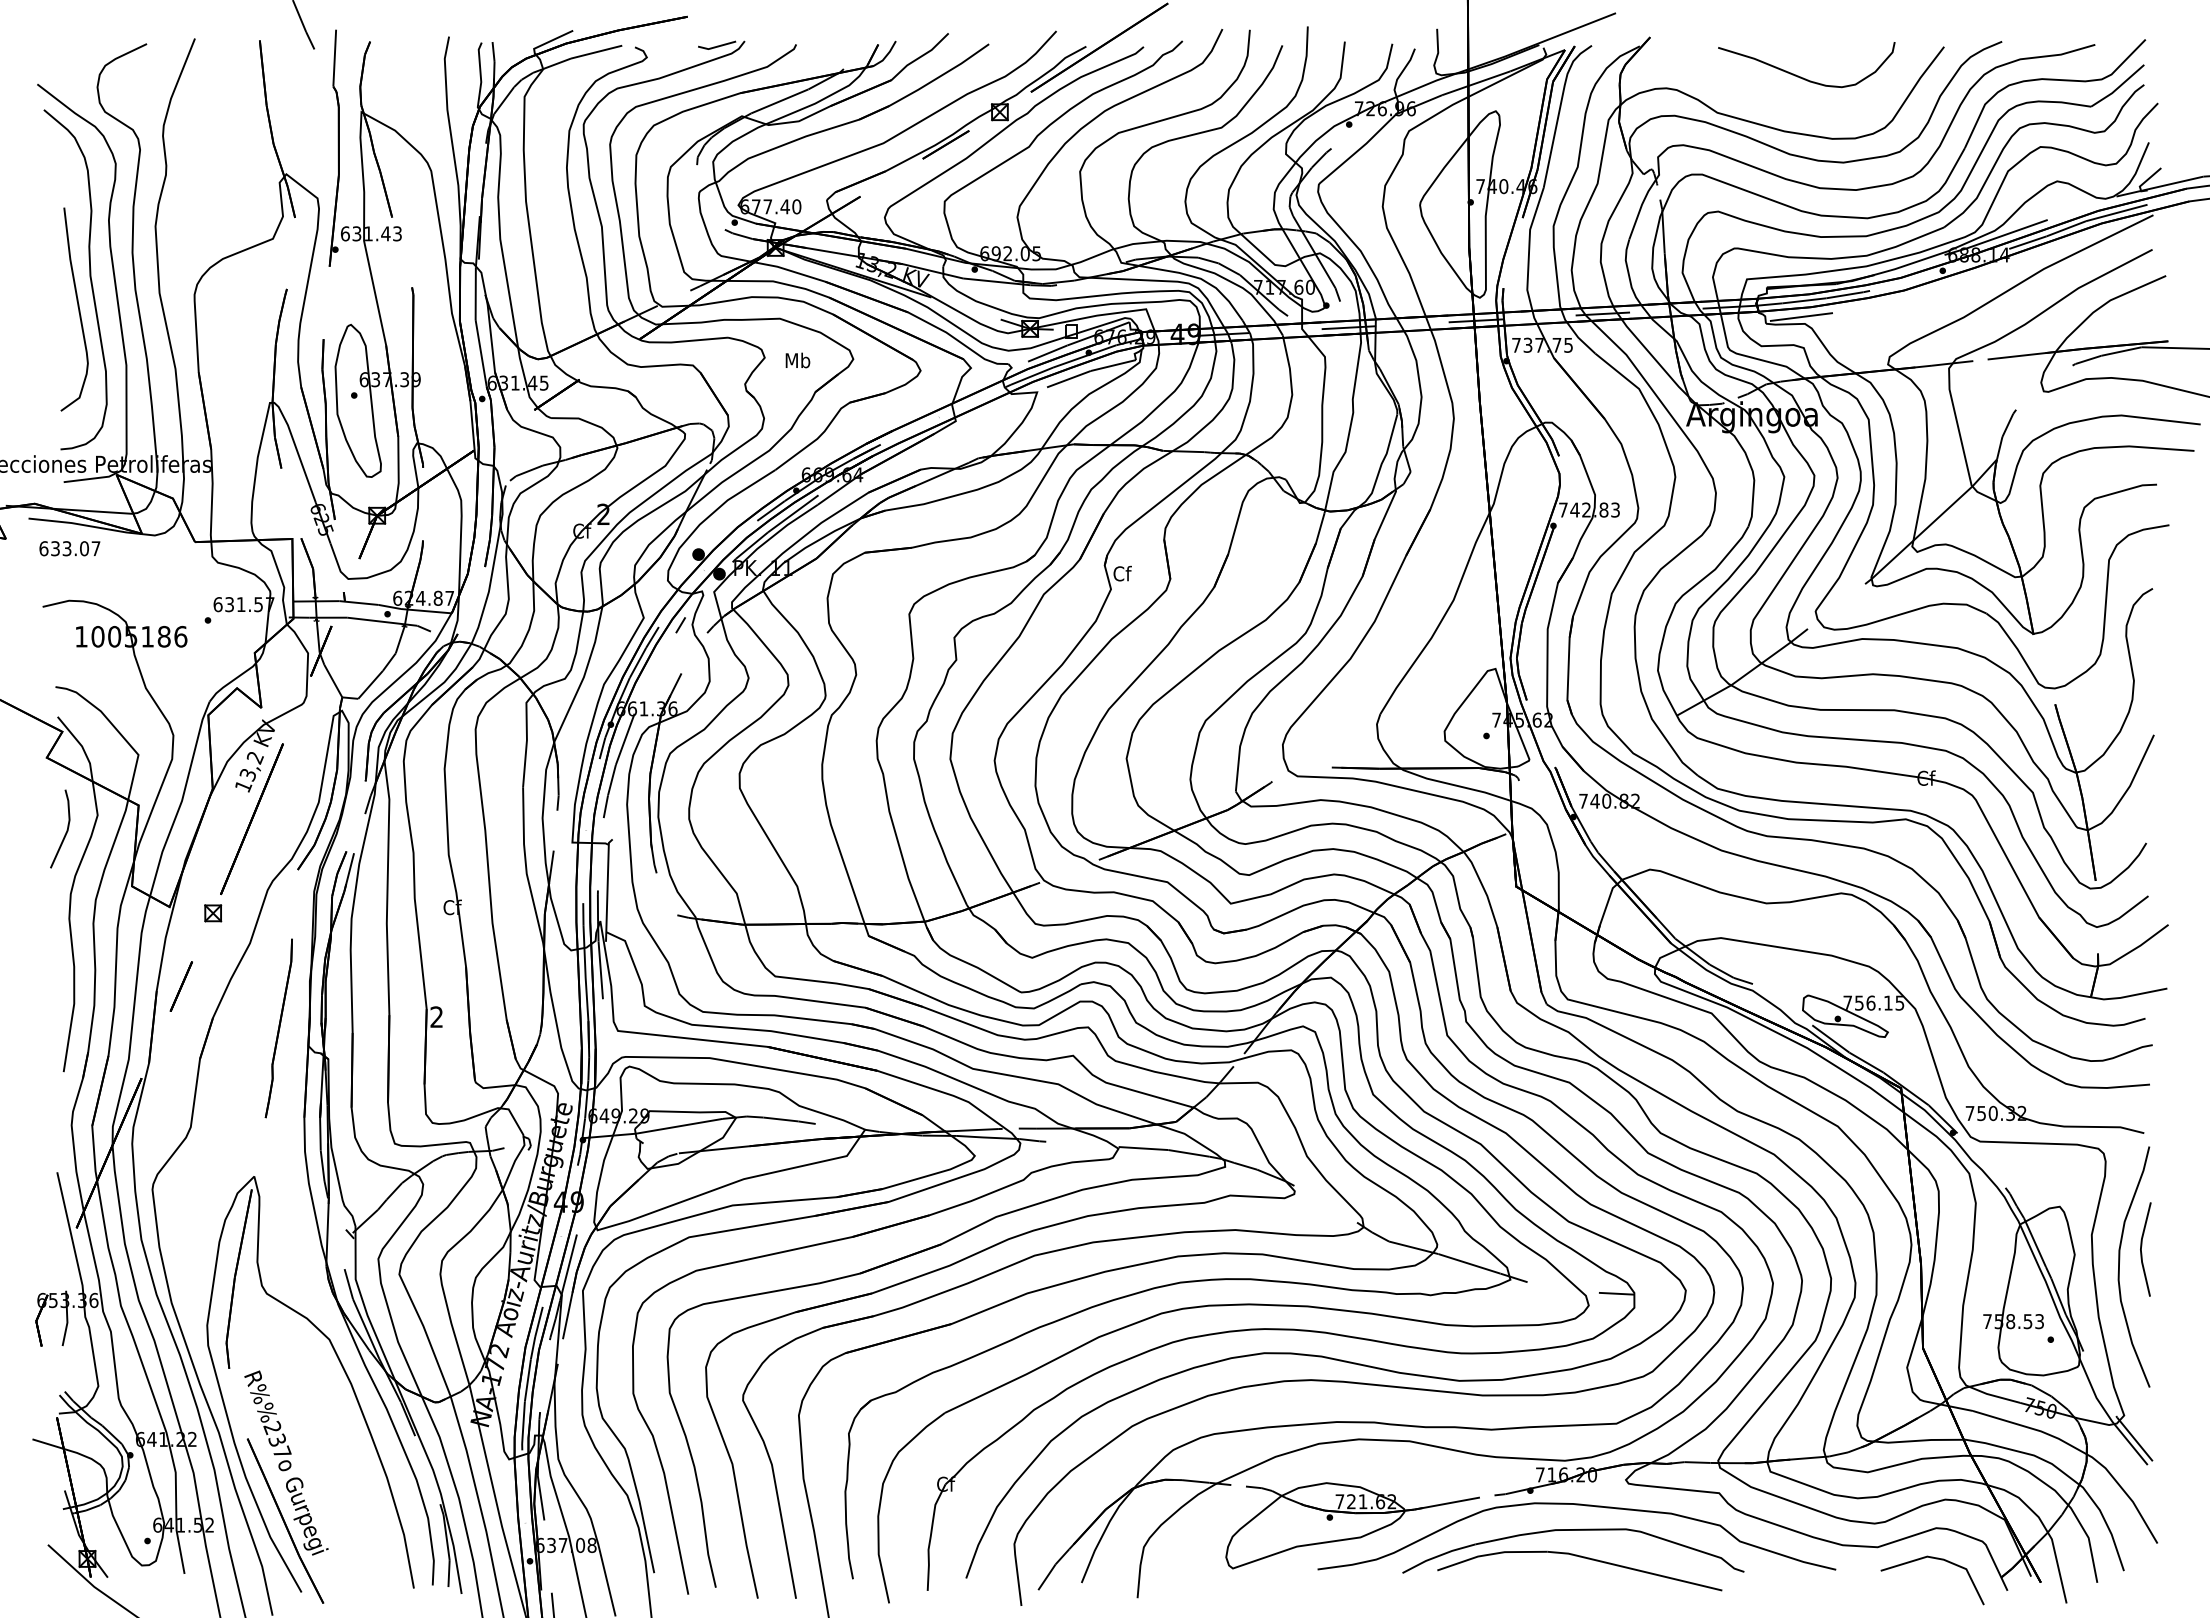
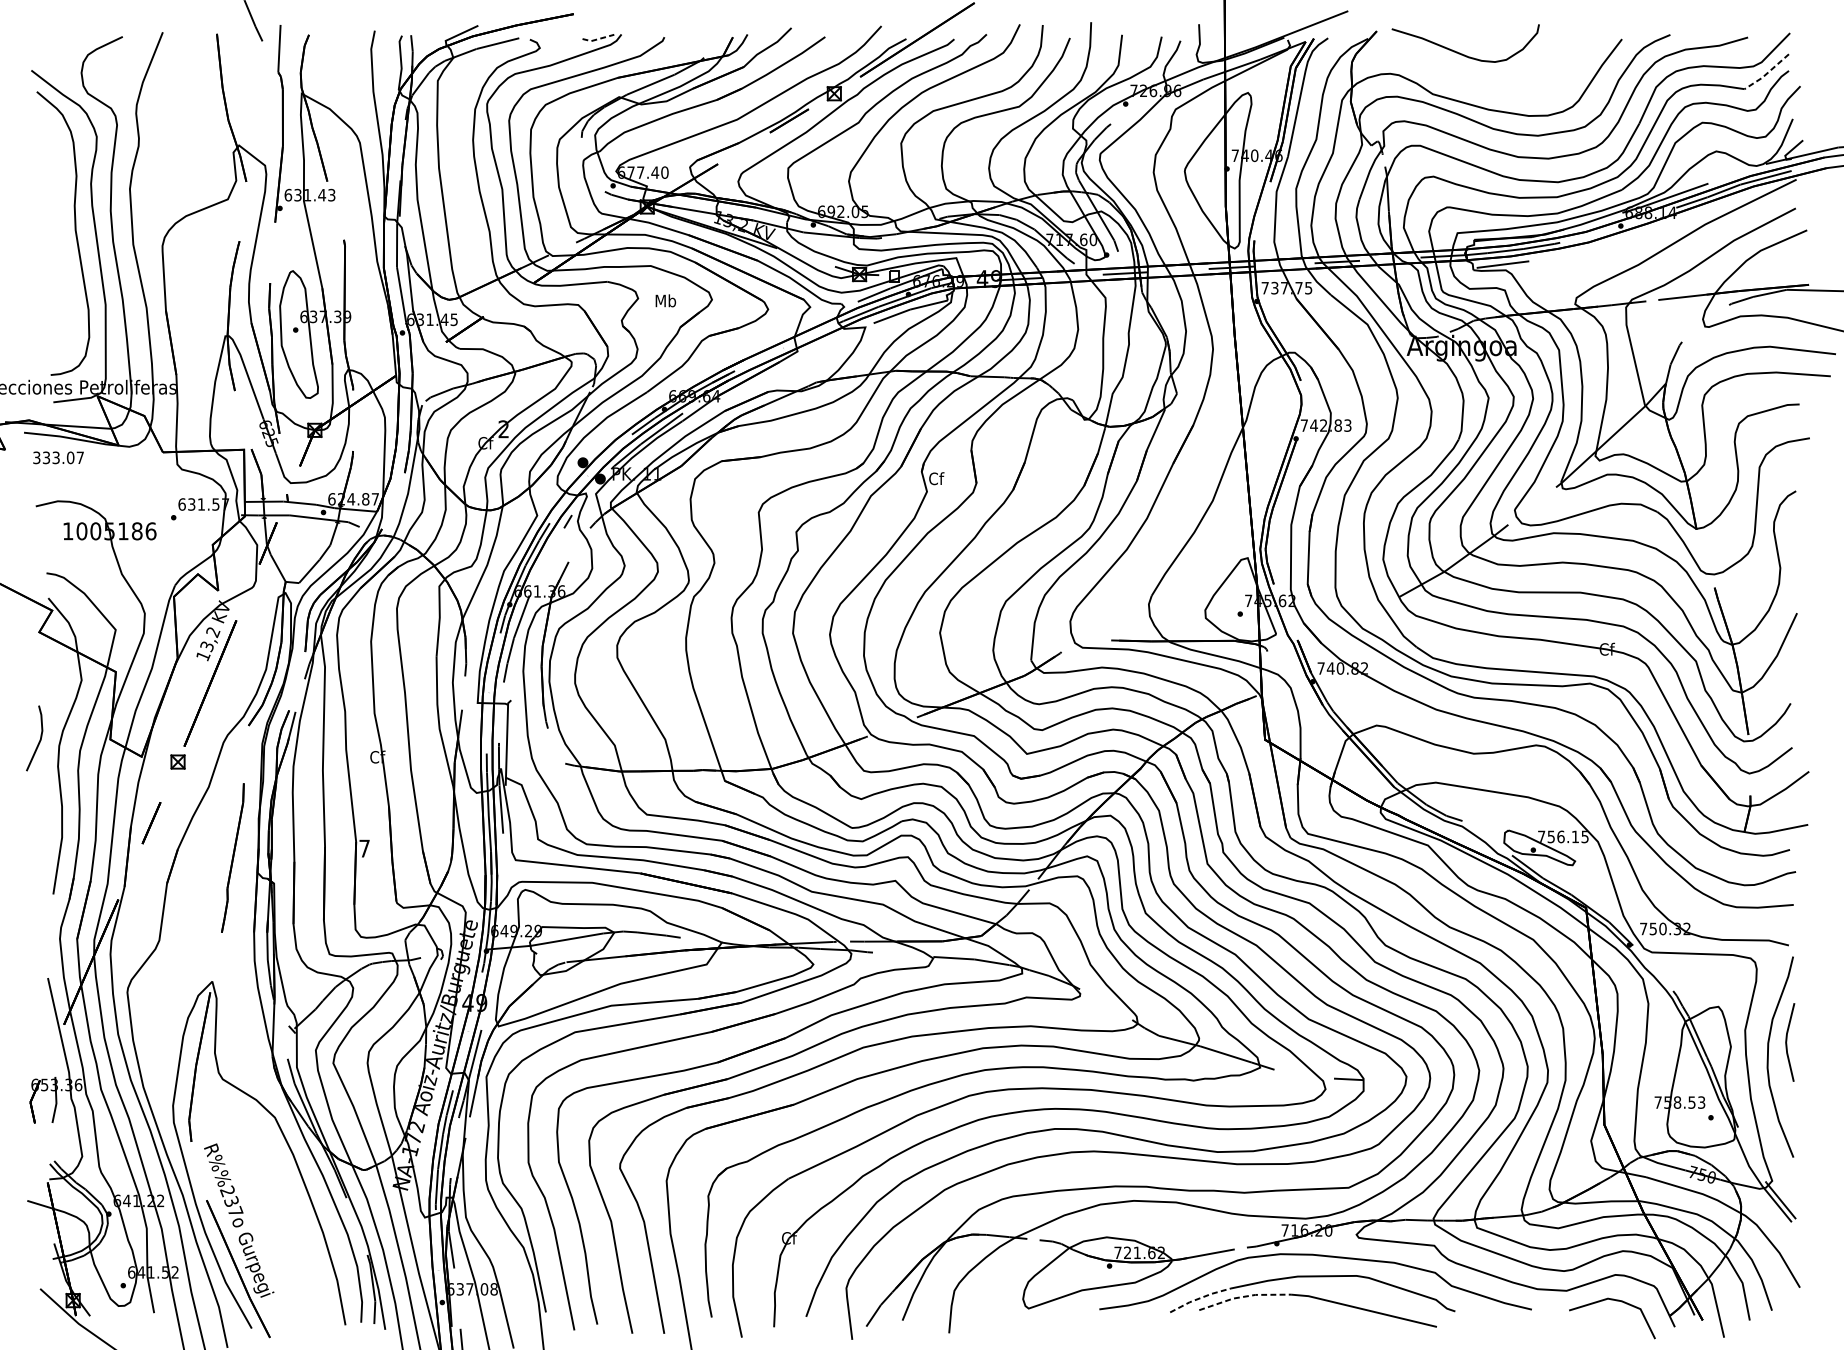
line: (717, 46) -> (598, 38), solid -> dashed
curve: (1801, 76) -> (1461, 53), moved
line: (2118, 87) -> (1767, 73), solid -> dashed
curve: (77, 307) -> (64, 256), removed
text: (43, 548) -> (36, 457), 633.07 -> 333.07
line: (66, 829) -> (39, 738), moved
text: (436, 1016) -> (364, 848), 2 -> 7
line: (1491, 1554) -> (1244, 1296), solid -> dashed
line: (1438, 1556) -> (1200, 1298), solid -> dashed

